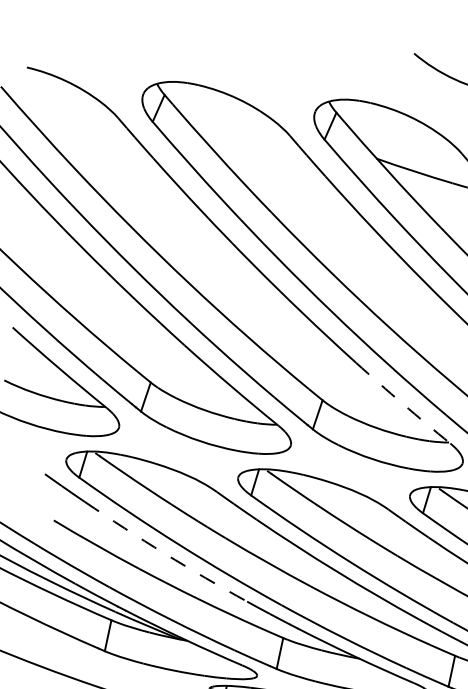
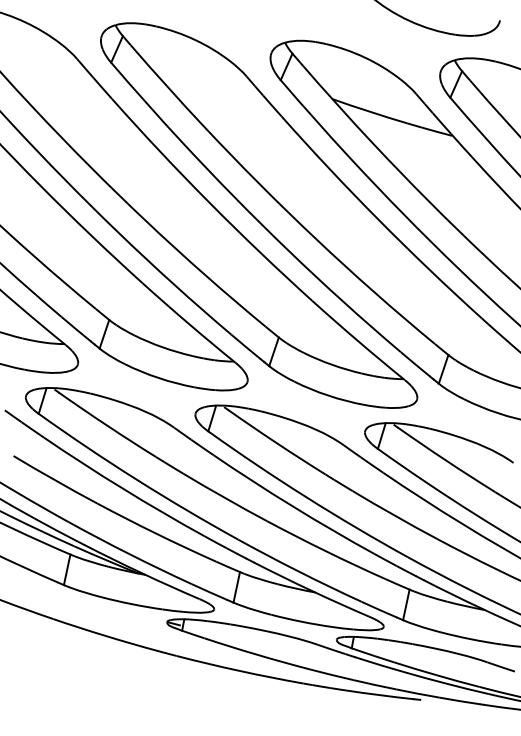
arc: (402, 404) -> (357, 341), dashed -> solid
arc: (165, 553) -> (123, 488), dashed -> solid

